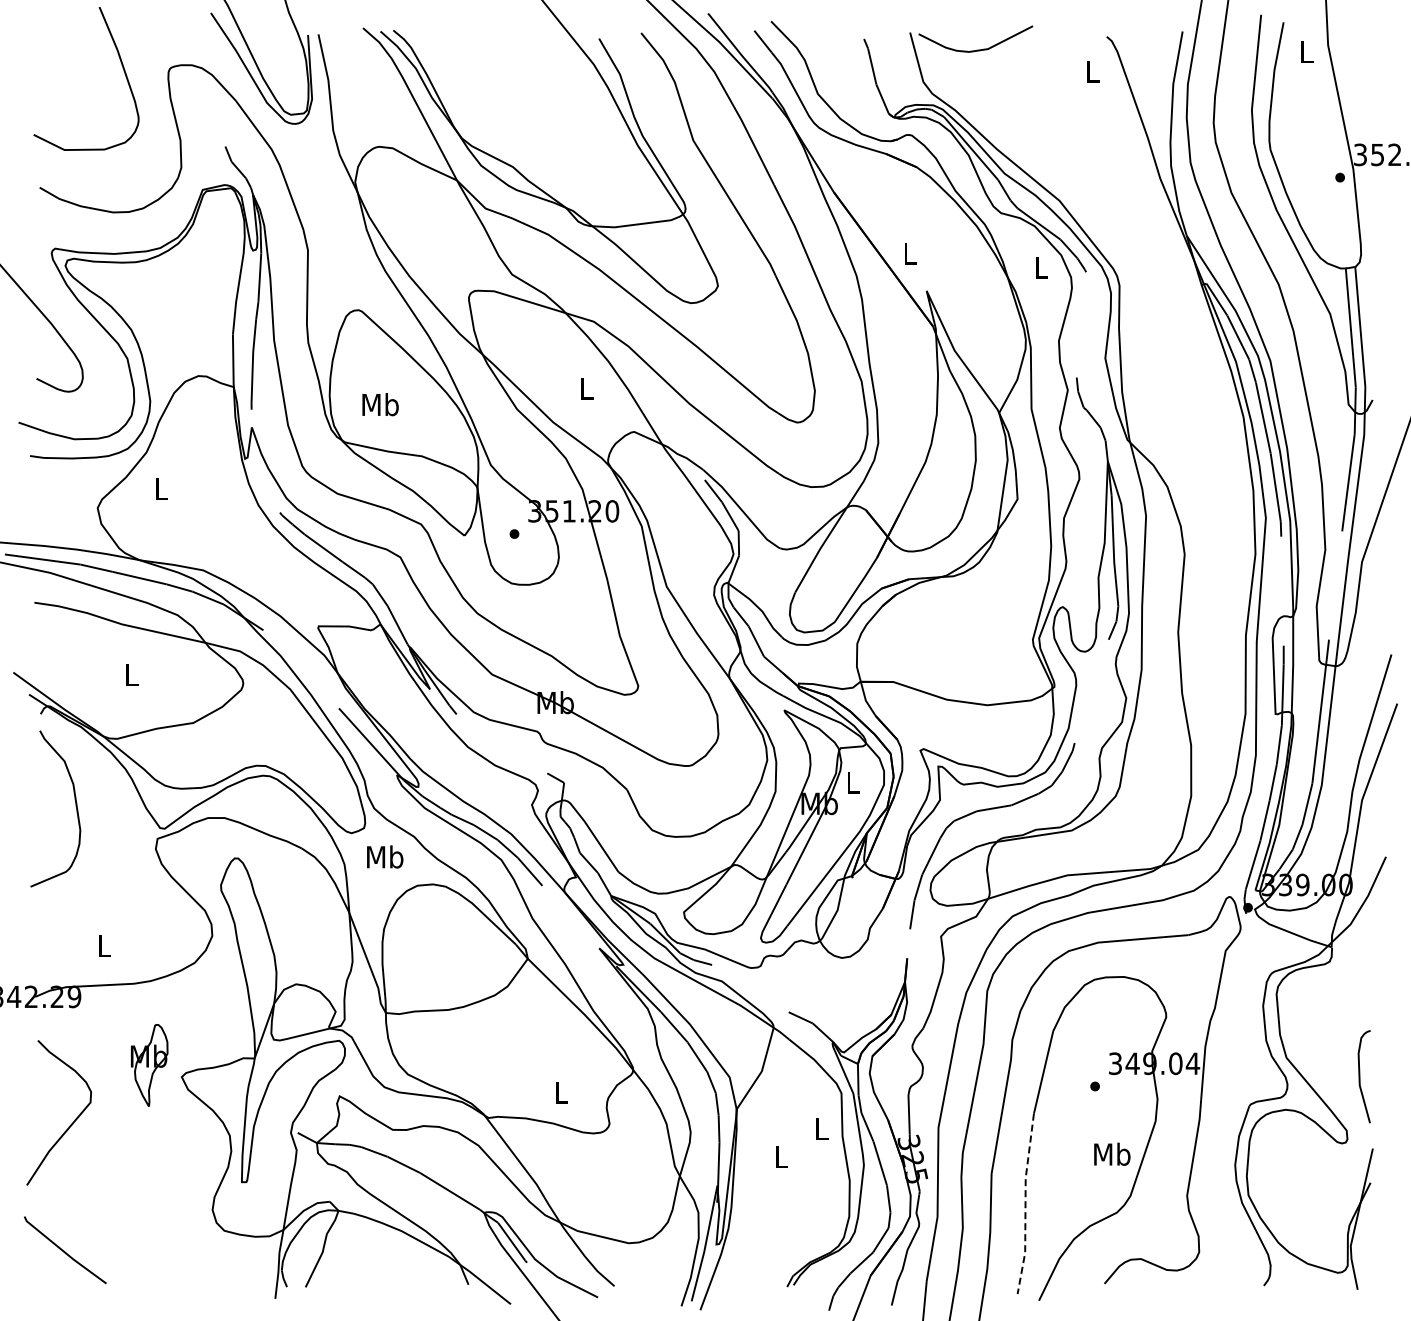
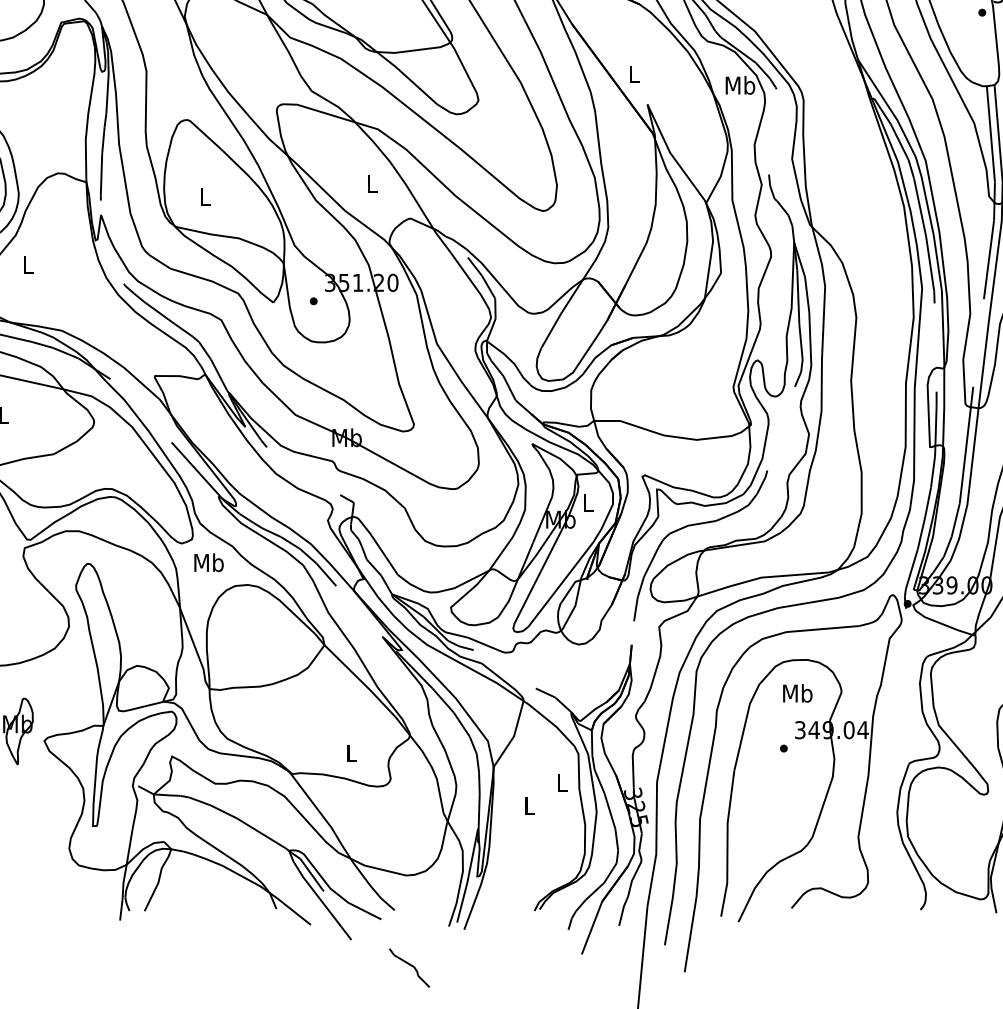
text: (1041, 267) -> (740, 85), L -> Mb
text: (380, 404) -> (205, 196), Mb -> L
text: (1112, 1153) -> (797, 692), moved
line: (1025, 1204) -> (727, 844), dashed -> solid

